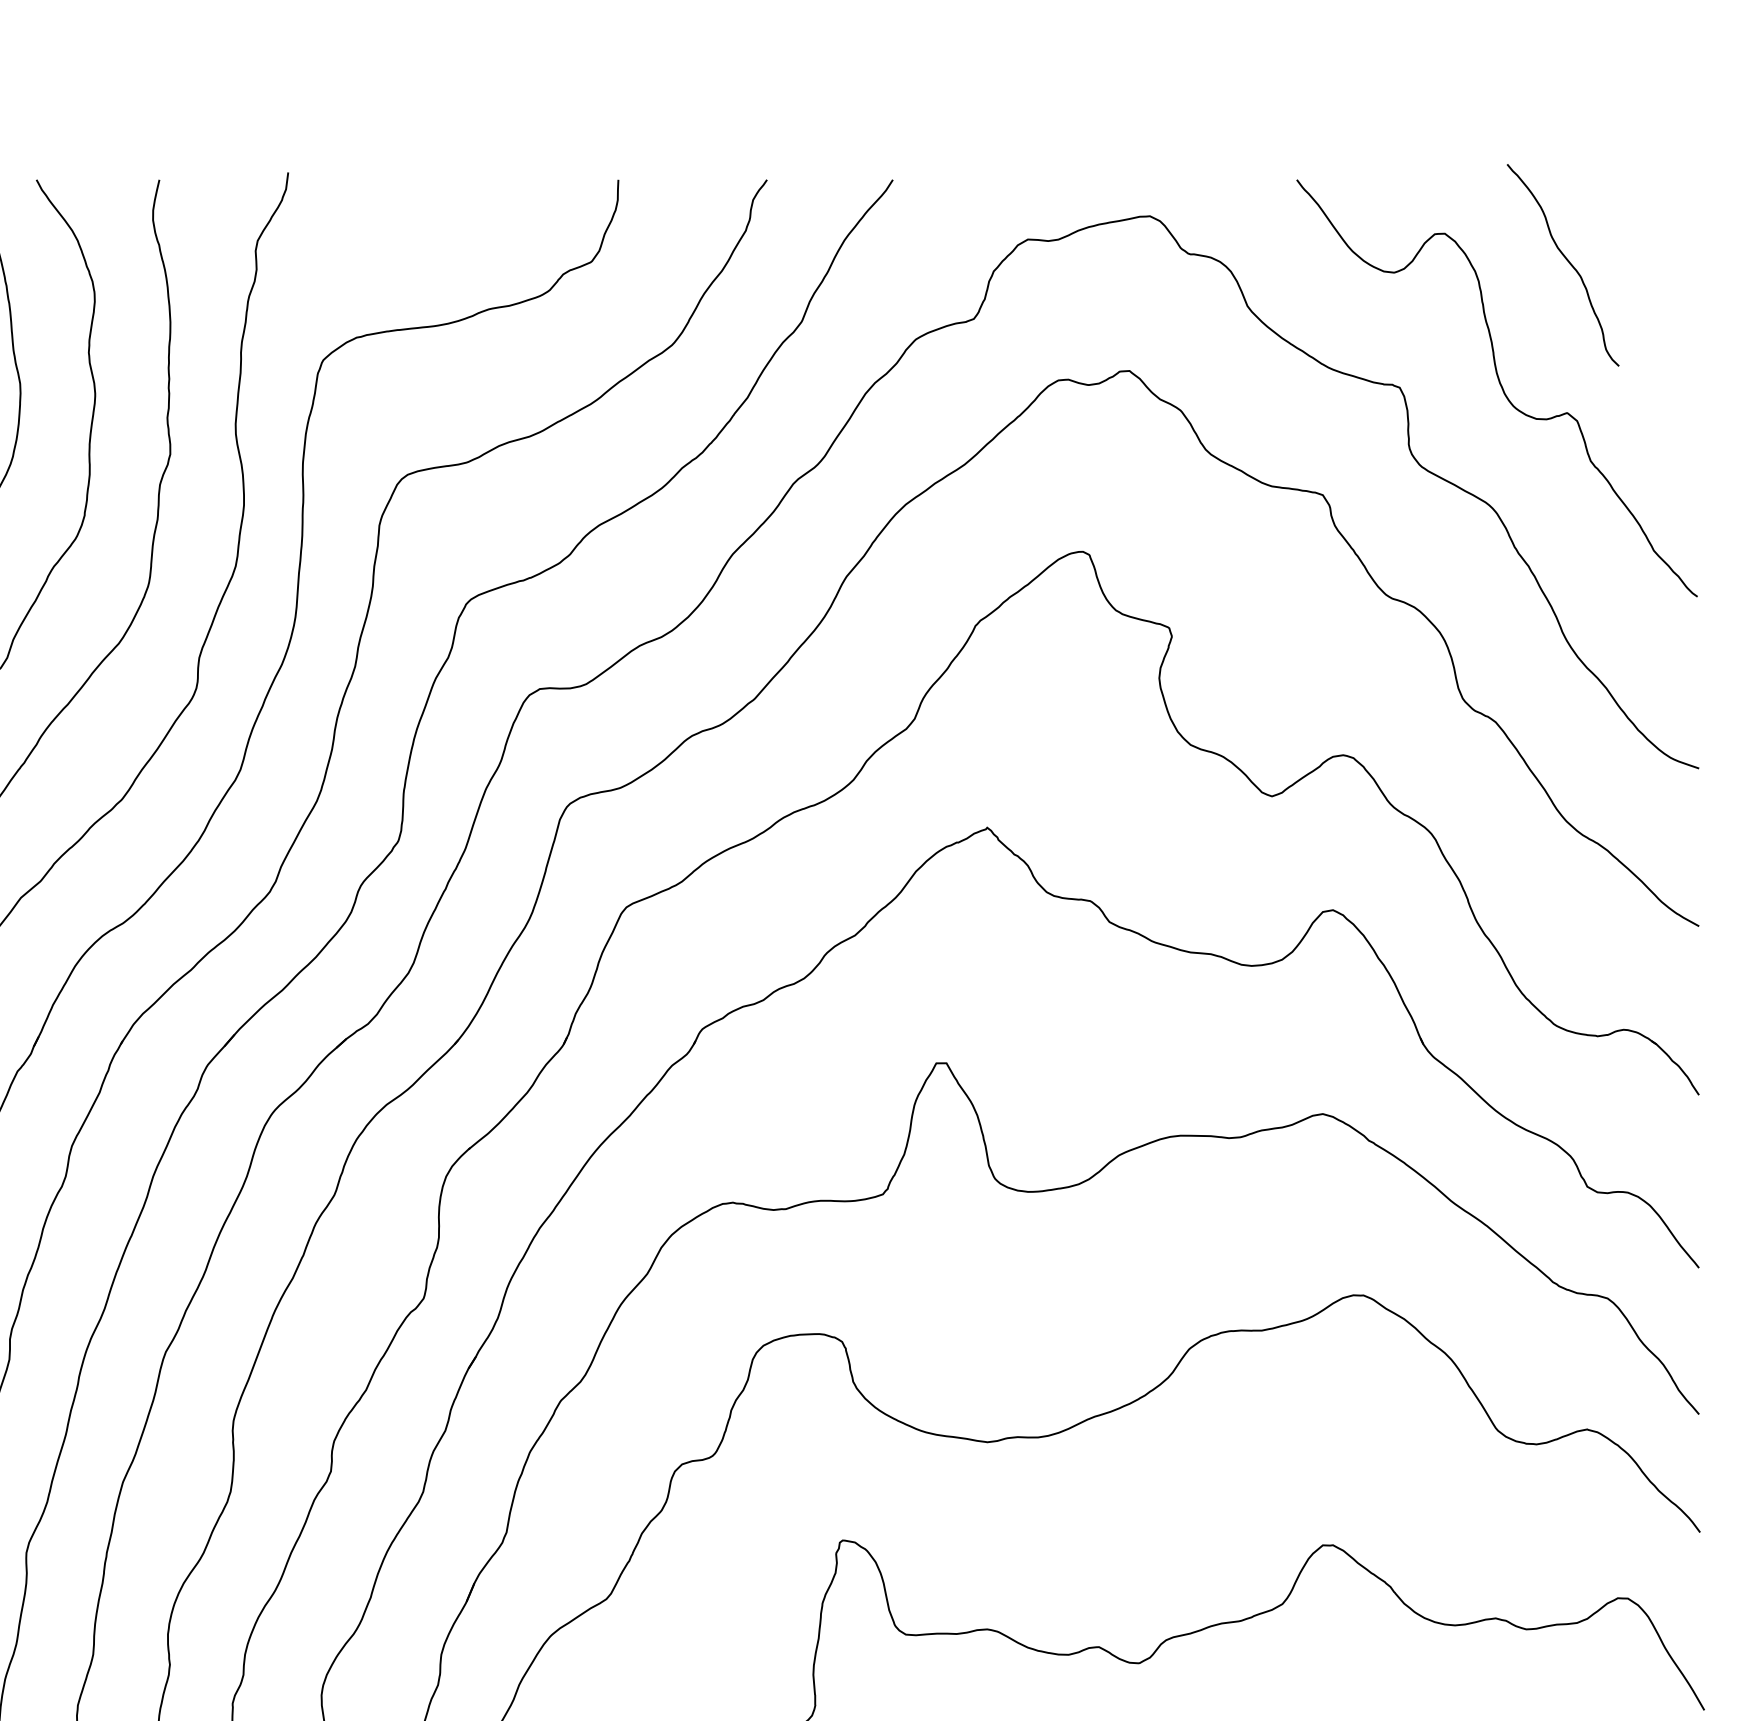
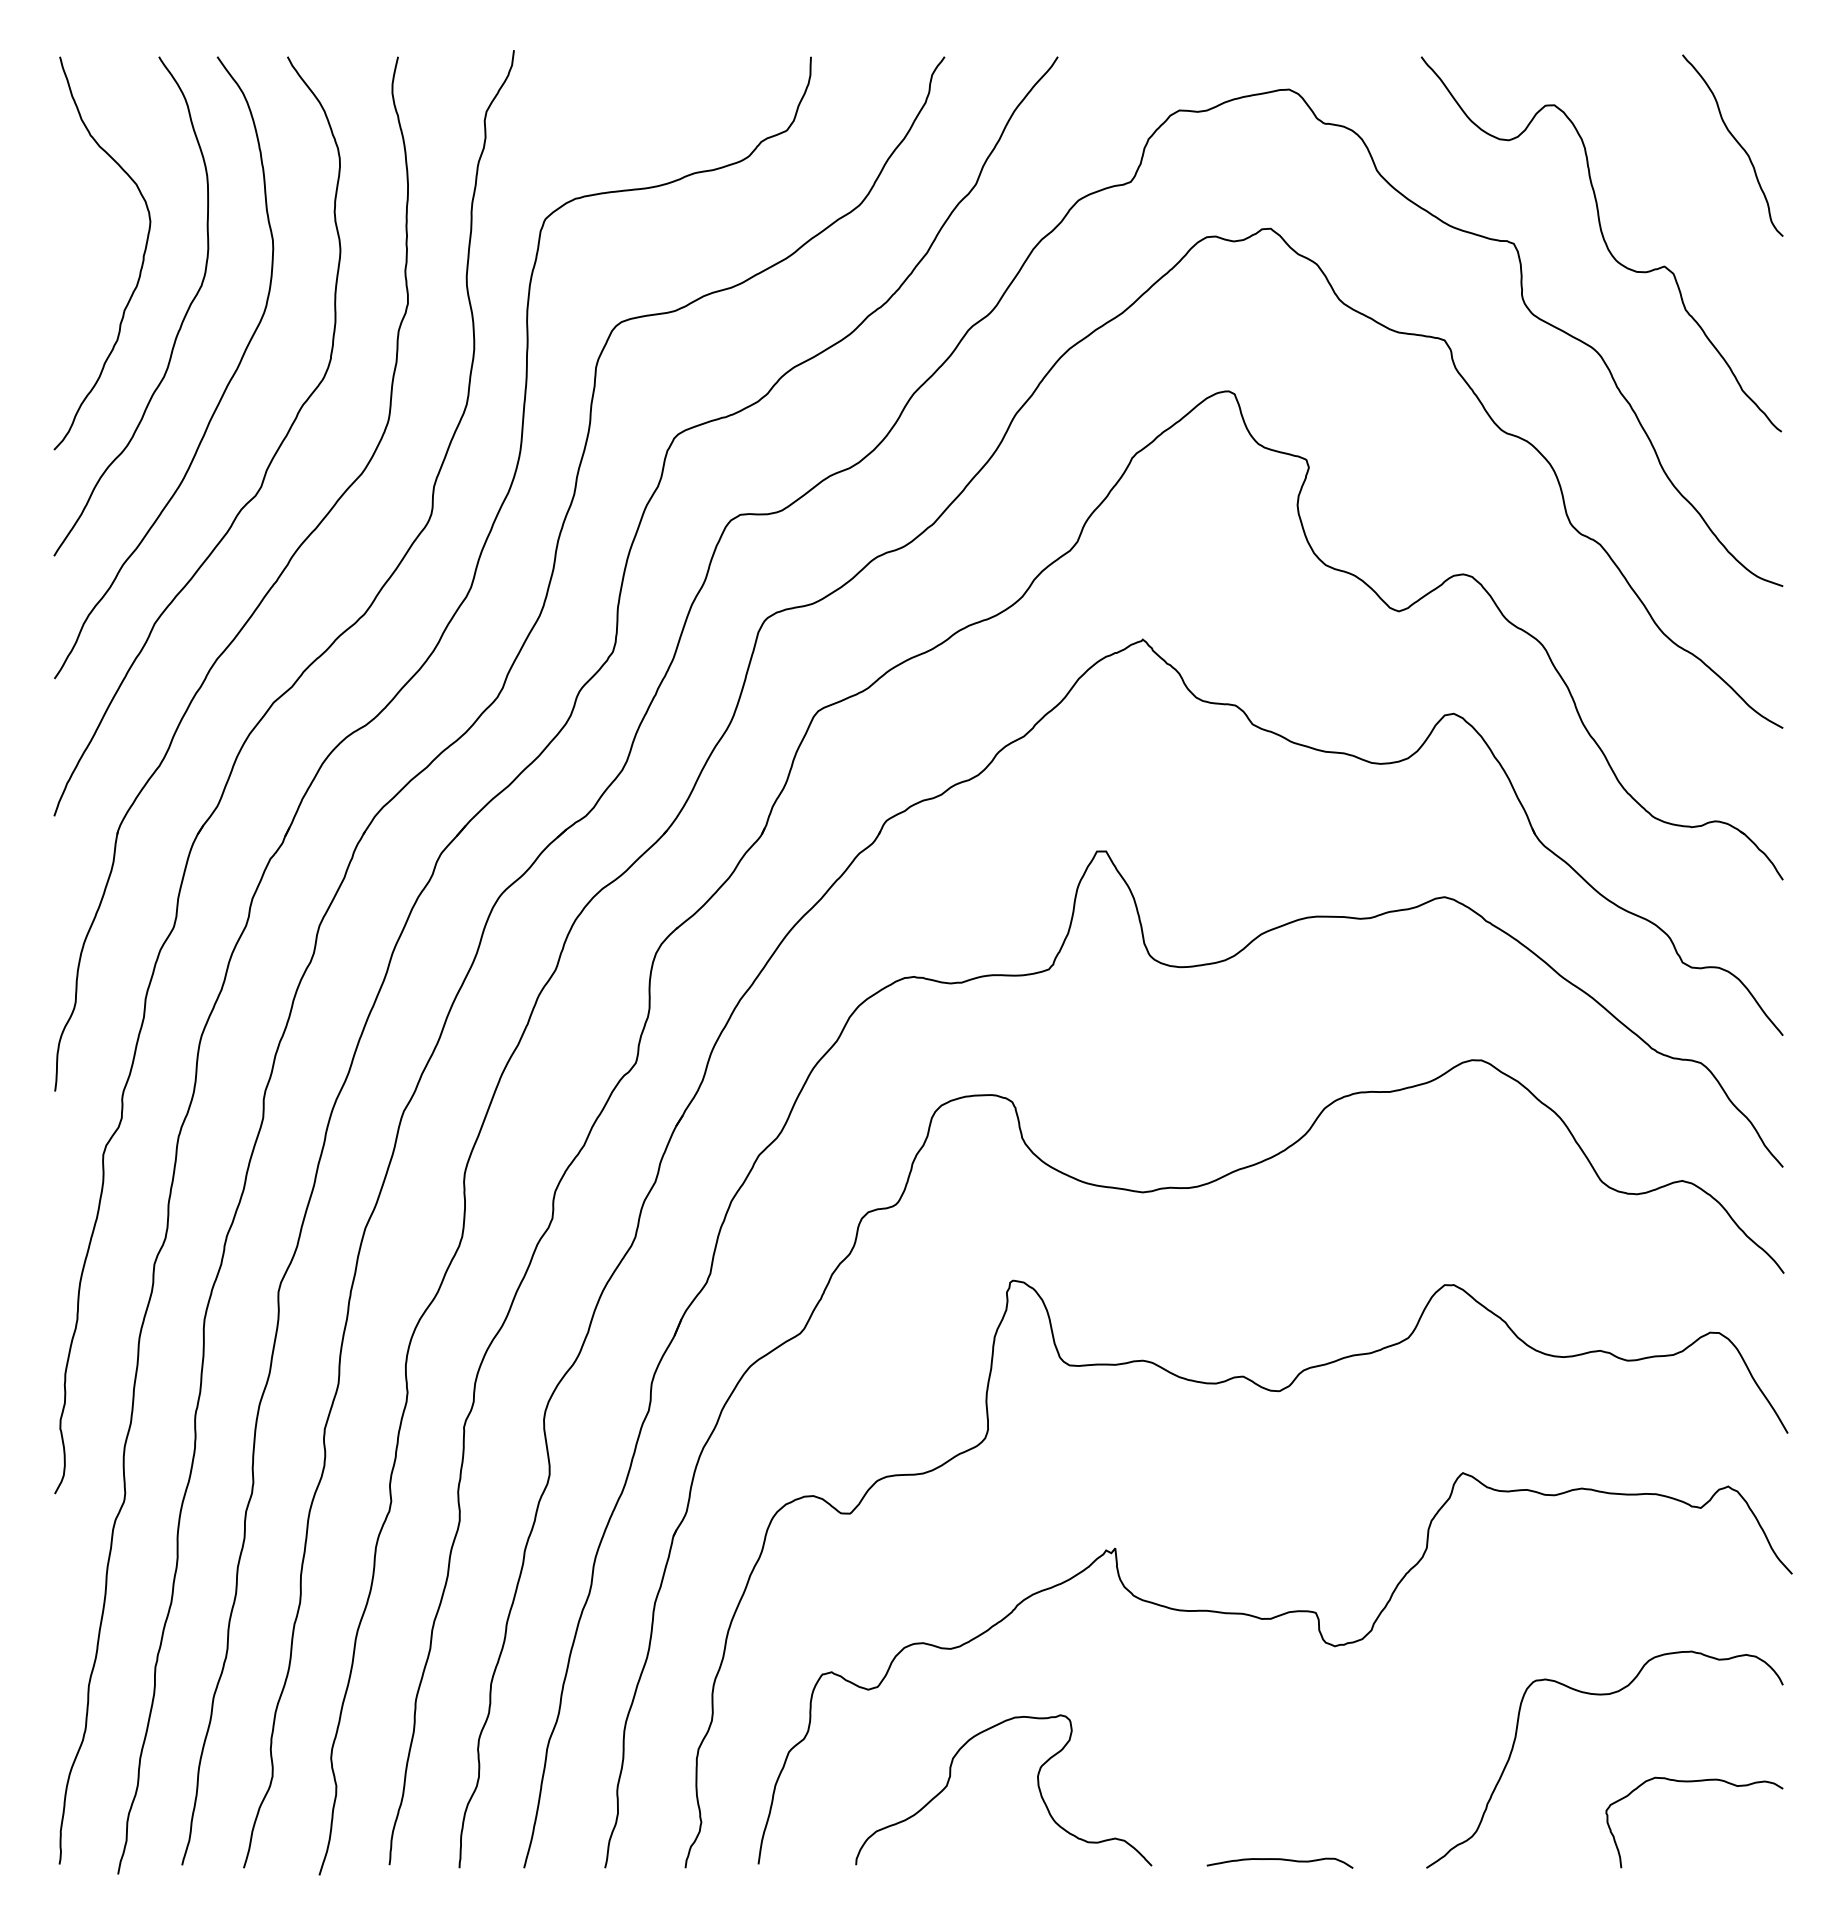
curve: (1566, 260) -> (1735, 141), moved

